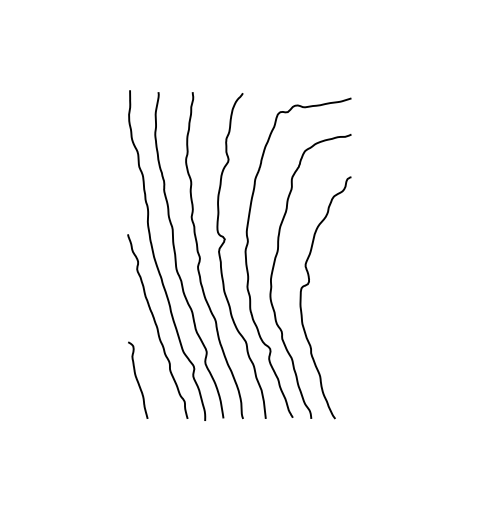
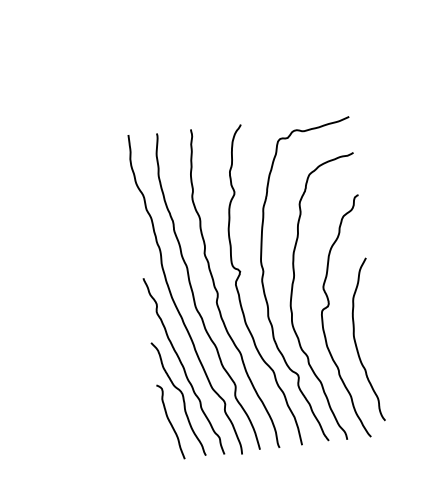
curve: (332, 326) -> (357, 345), added
curve: (152, 358) -> (182, 398), added

